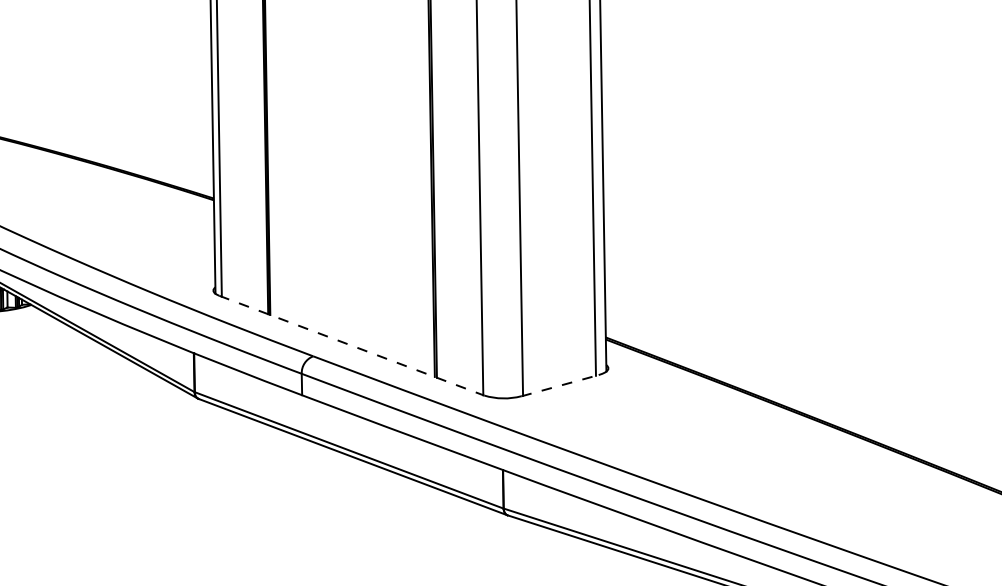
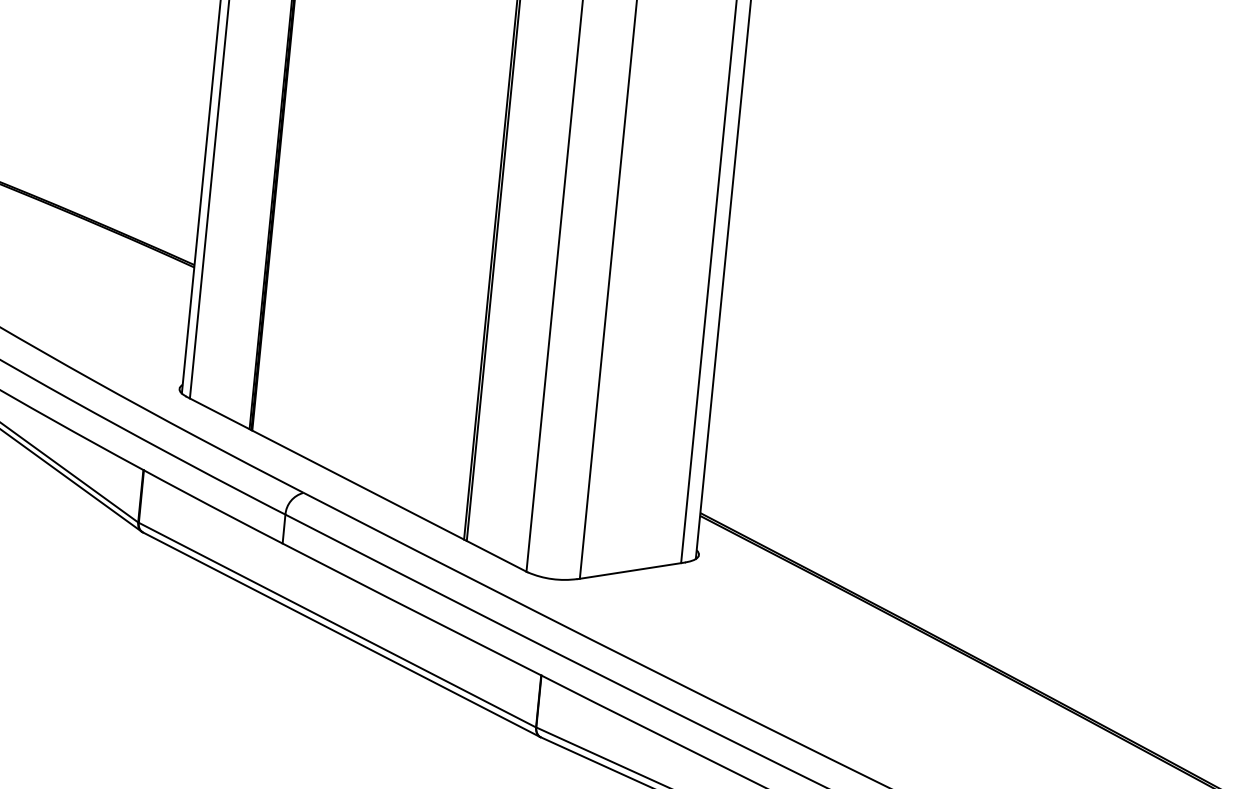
line: (351, 345) -> (356, 484), dashed -> solid
line: (560, 385) -> (631, 570), dashed -> solid

